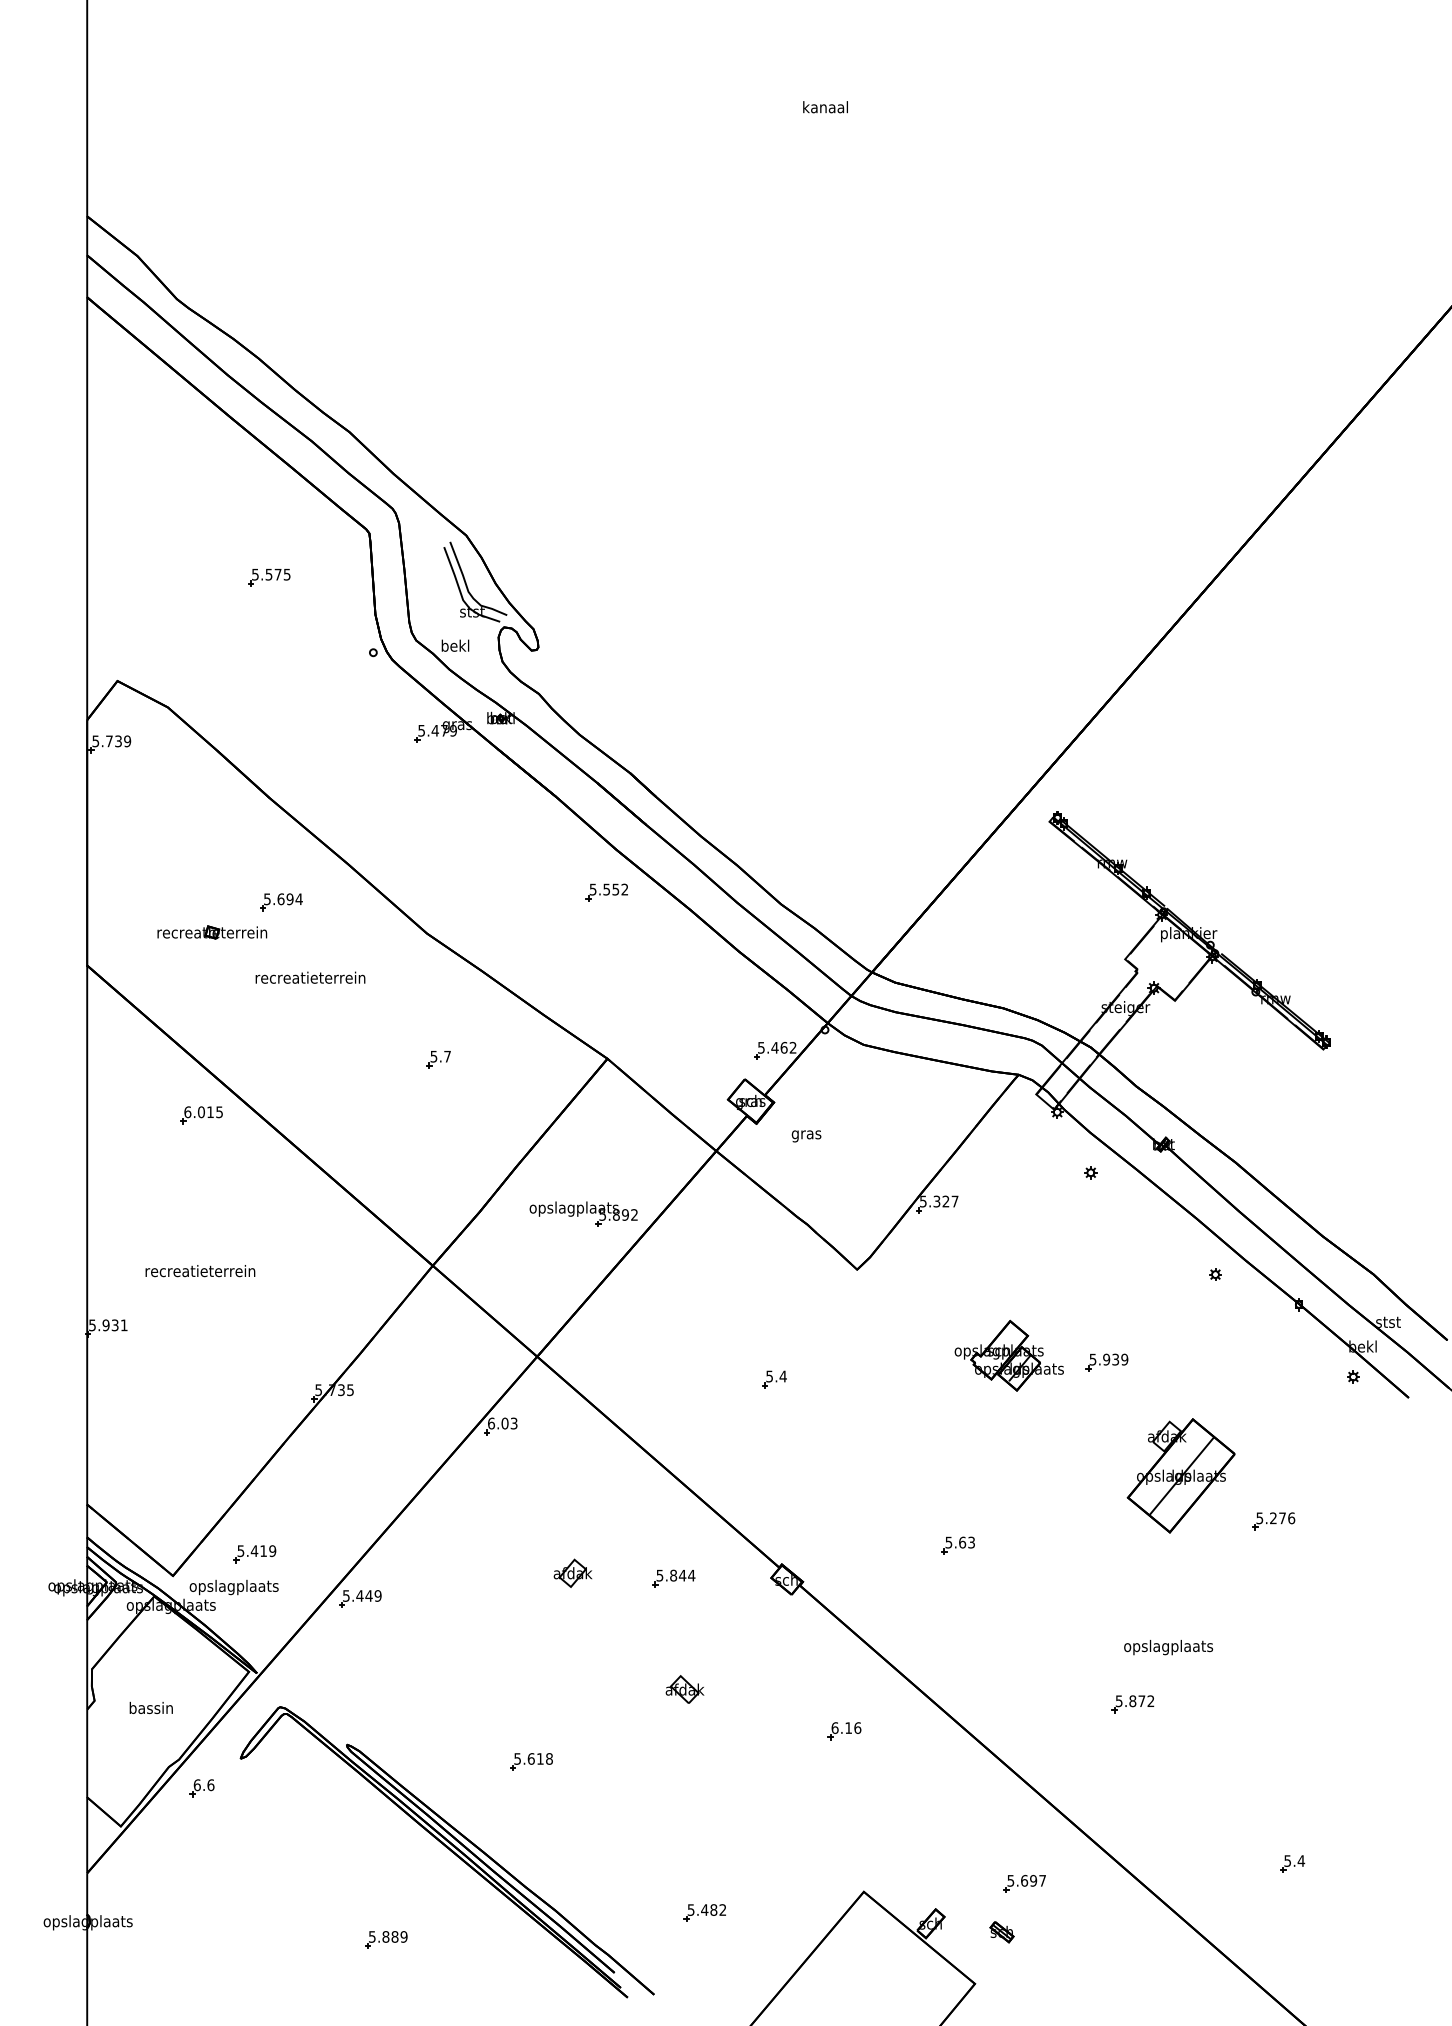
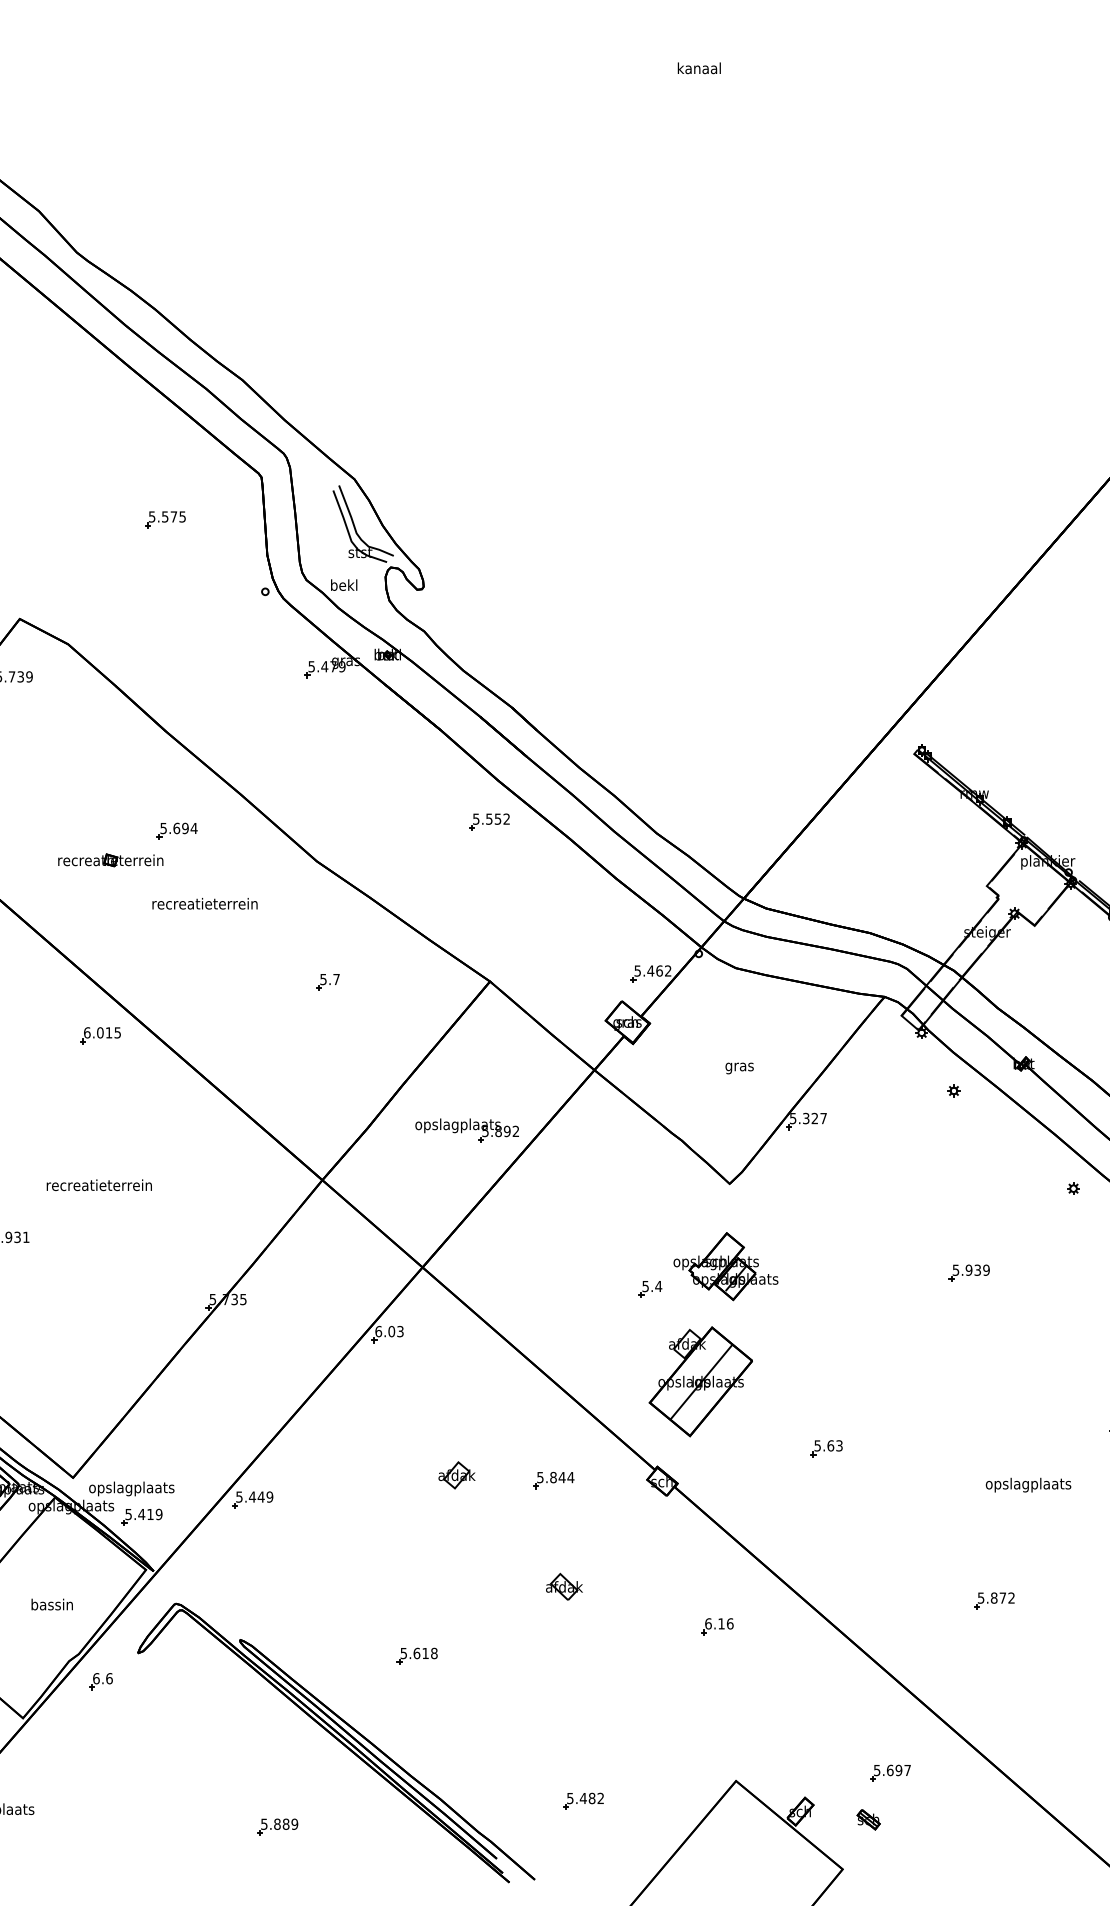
text: (806, 1136) -> (739, 1068), moved
part: (1008, 1355) -> (725, 1266), moved
part: (1180, 1475) -> (700, 1381), moved
part: (254, 1554) -> (141, 1517), moved
text: (1168, 1647) -> (1028, 1485), moved

